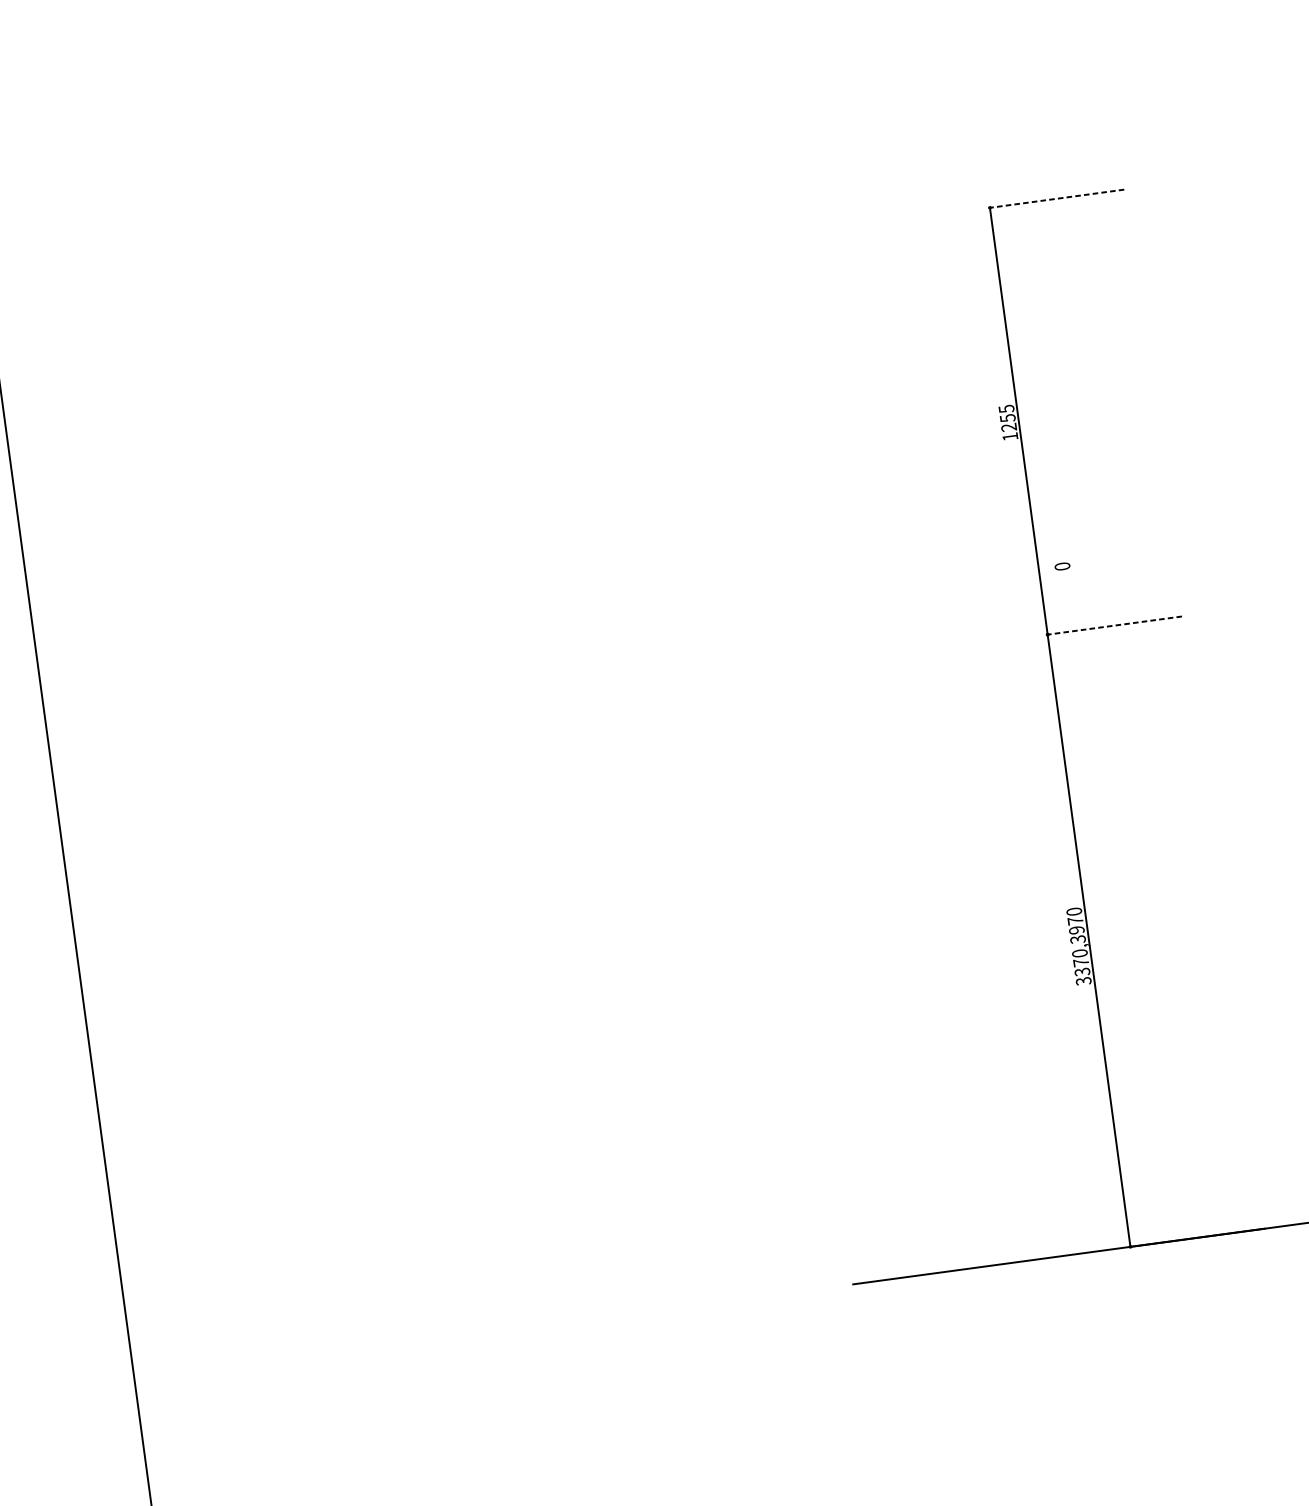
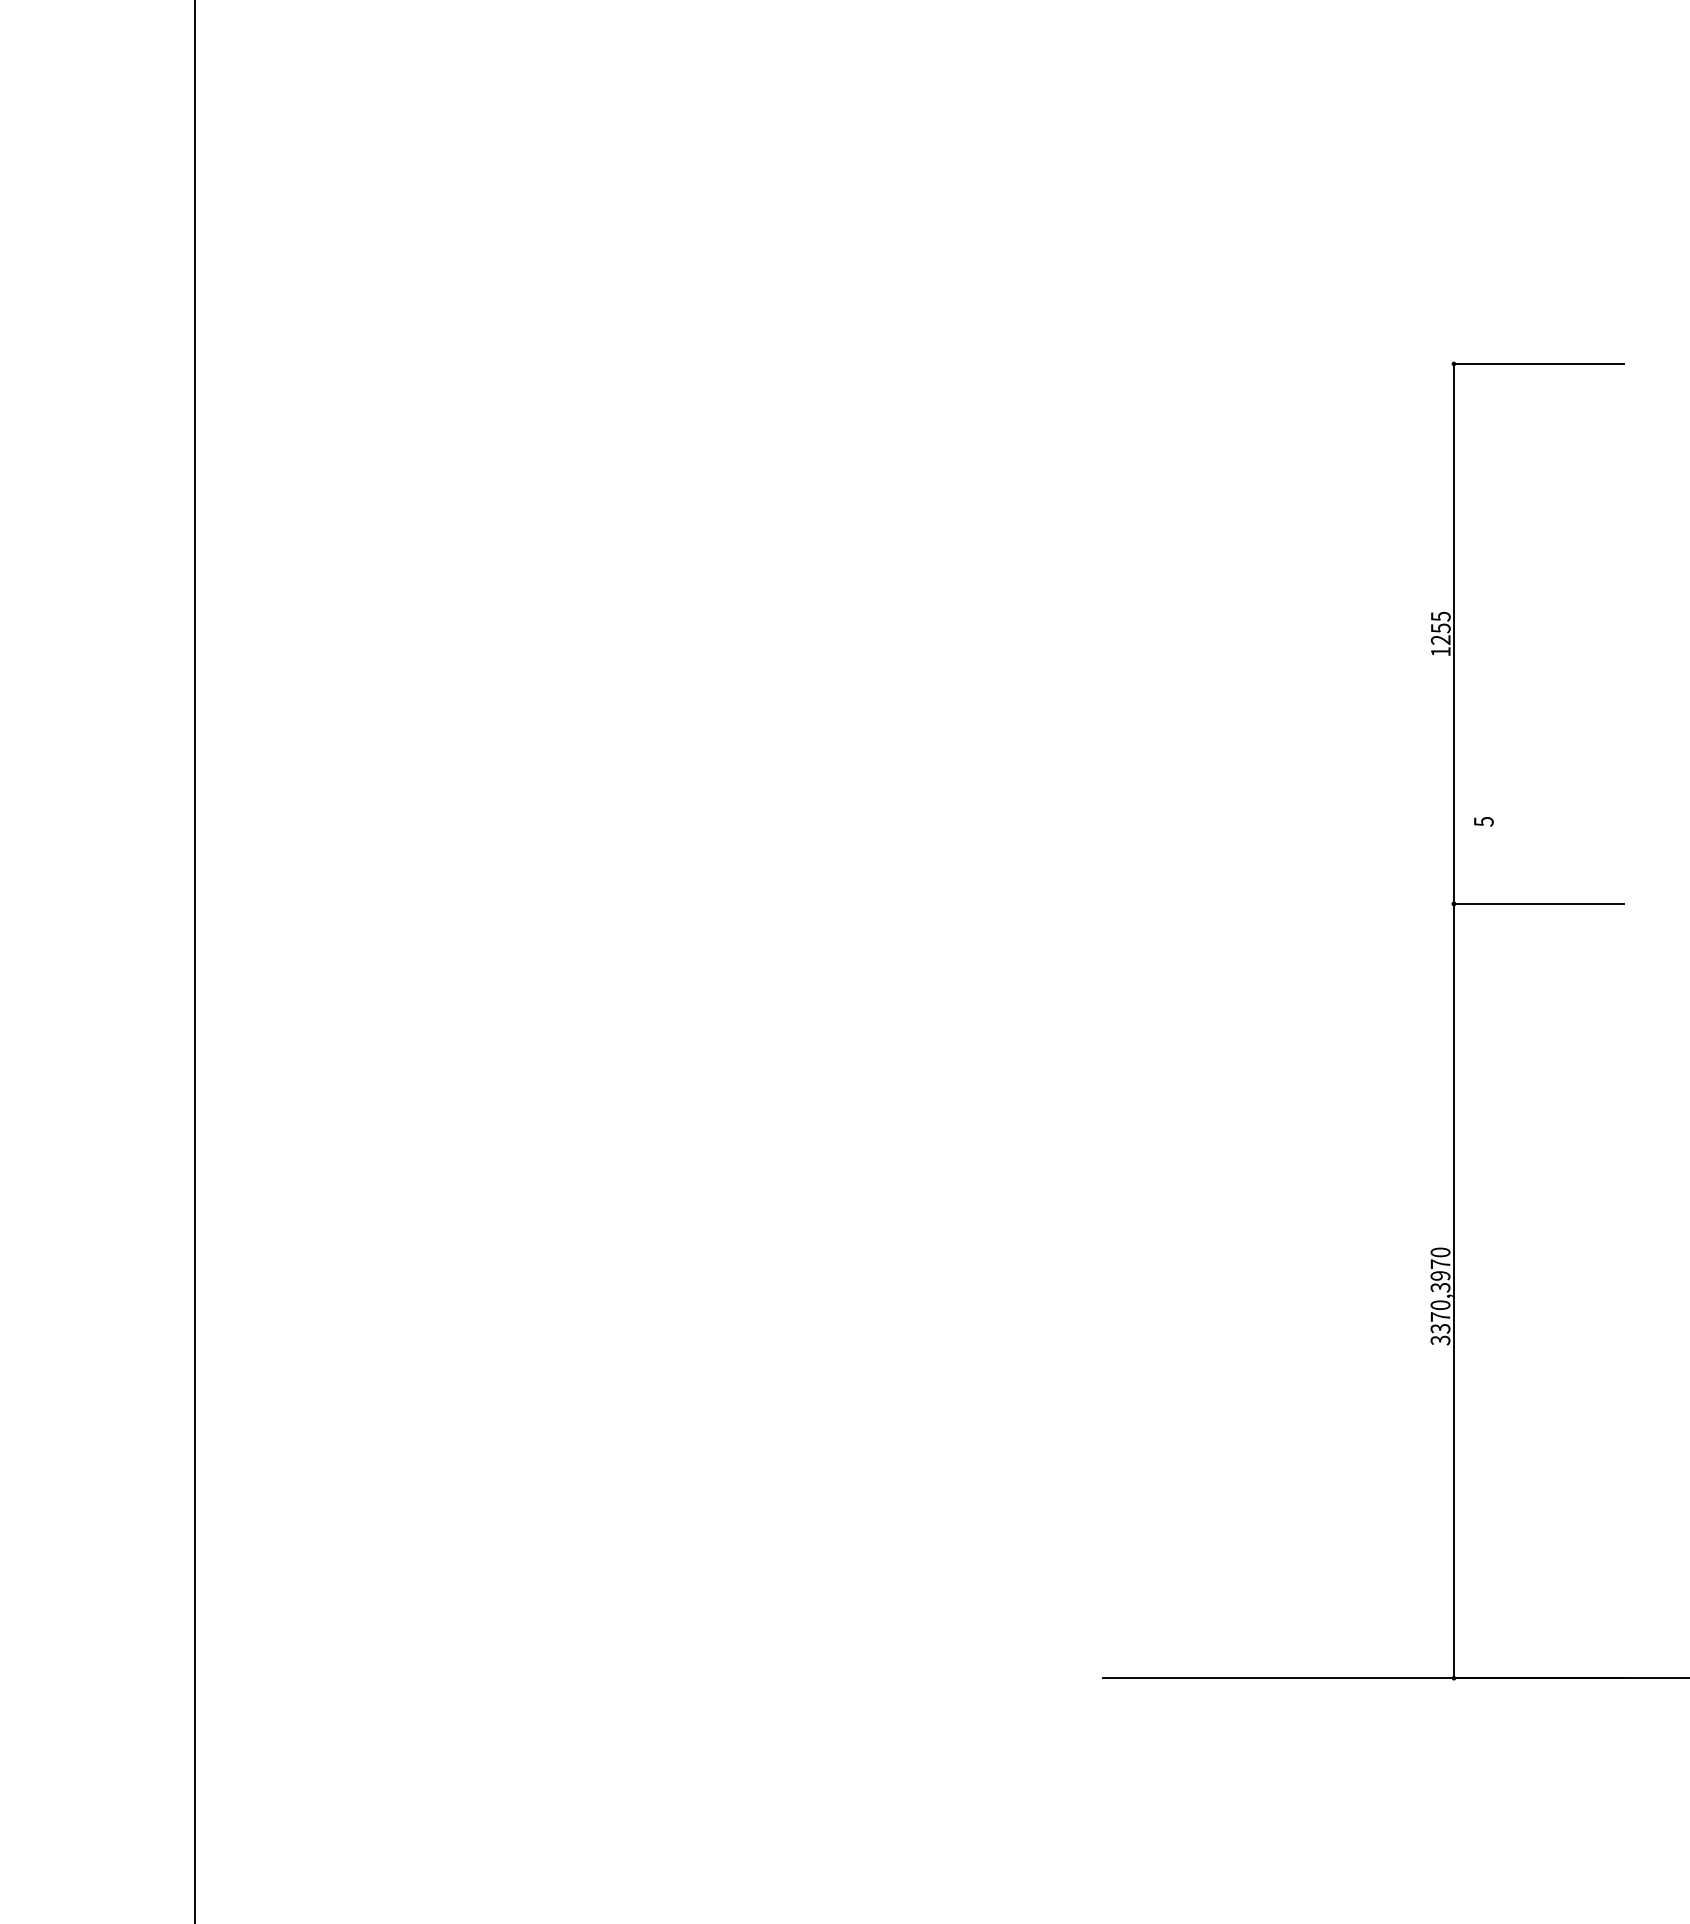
line: (1056, 198) -> (1538, 363), dashed -> solid
text: (1062, 566) -> (1483, 821), 0 -> 5
line: (1114, 625) -> (1538, 903), dashed -> solid

